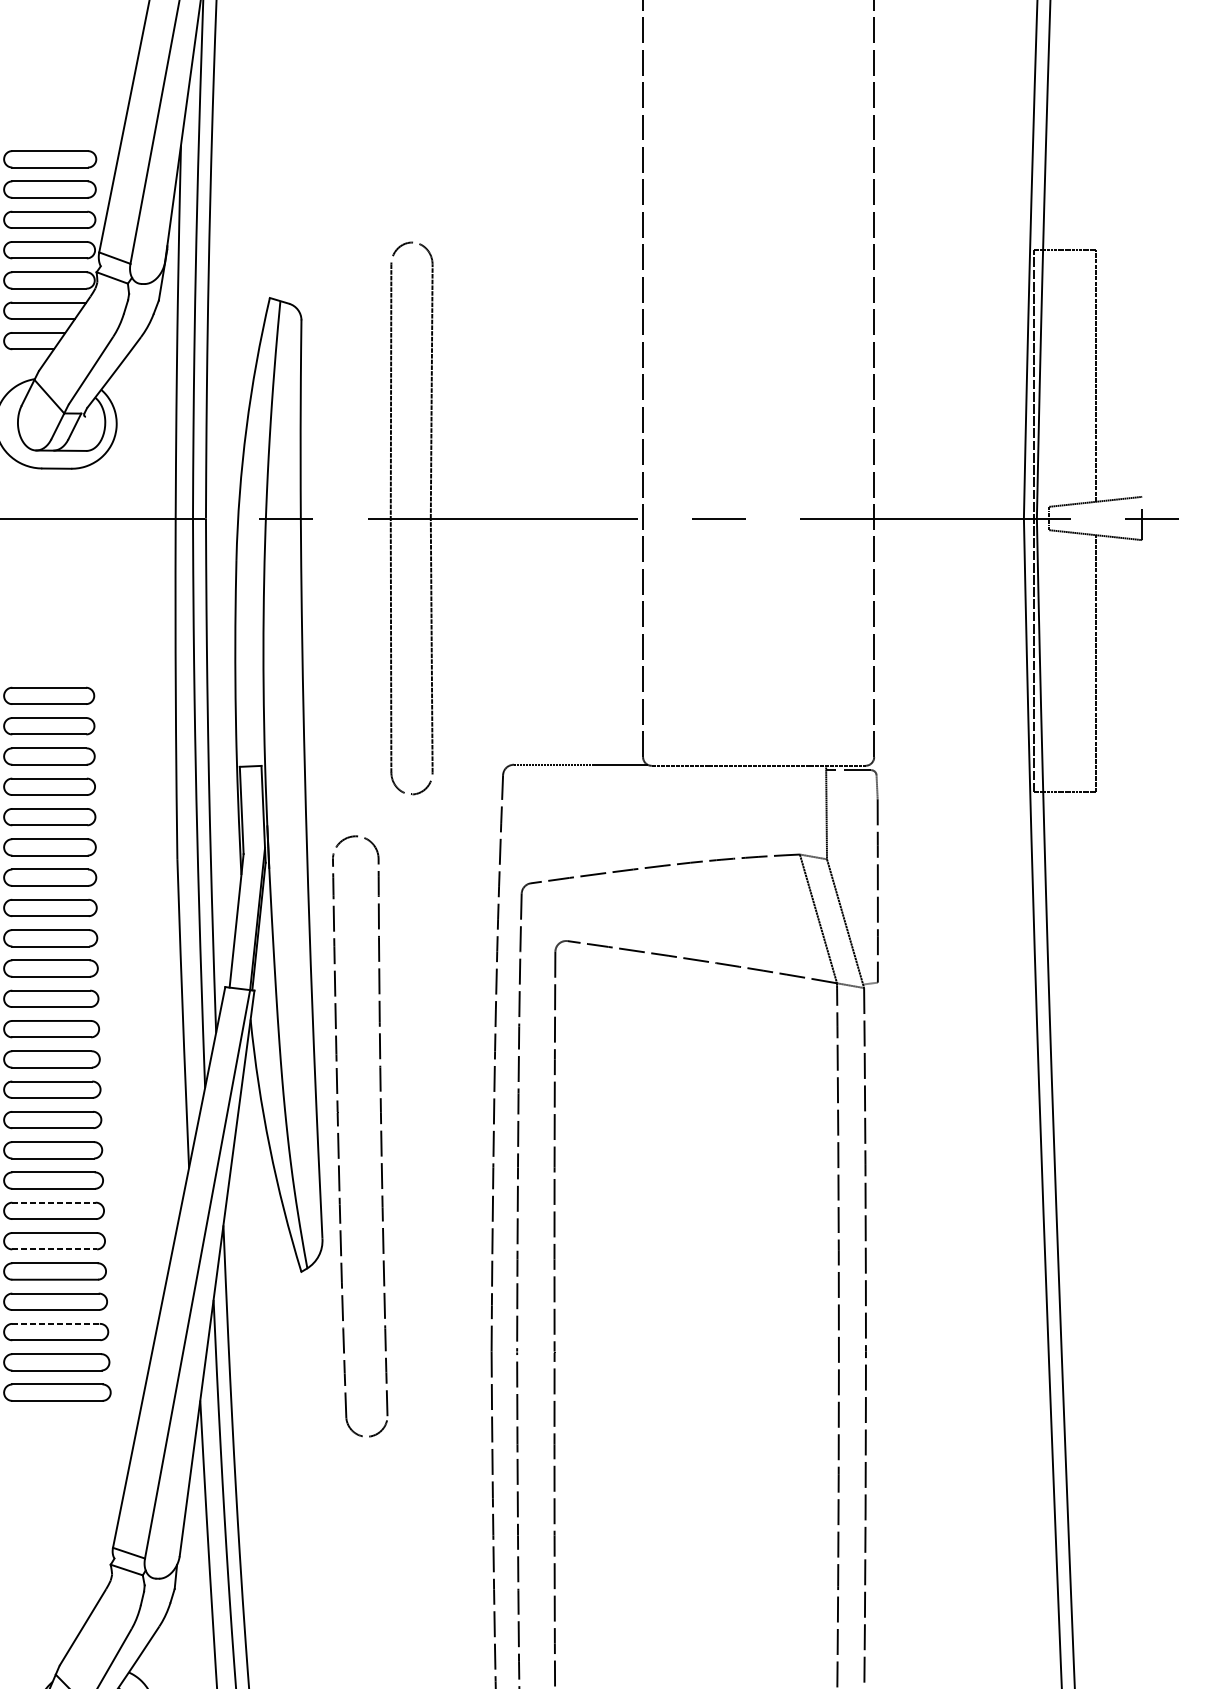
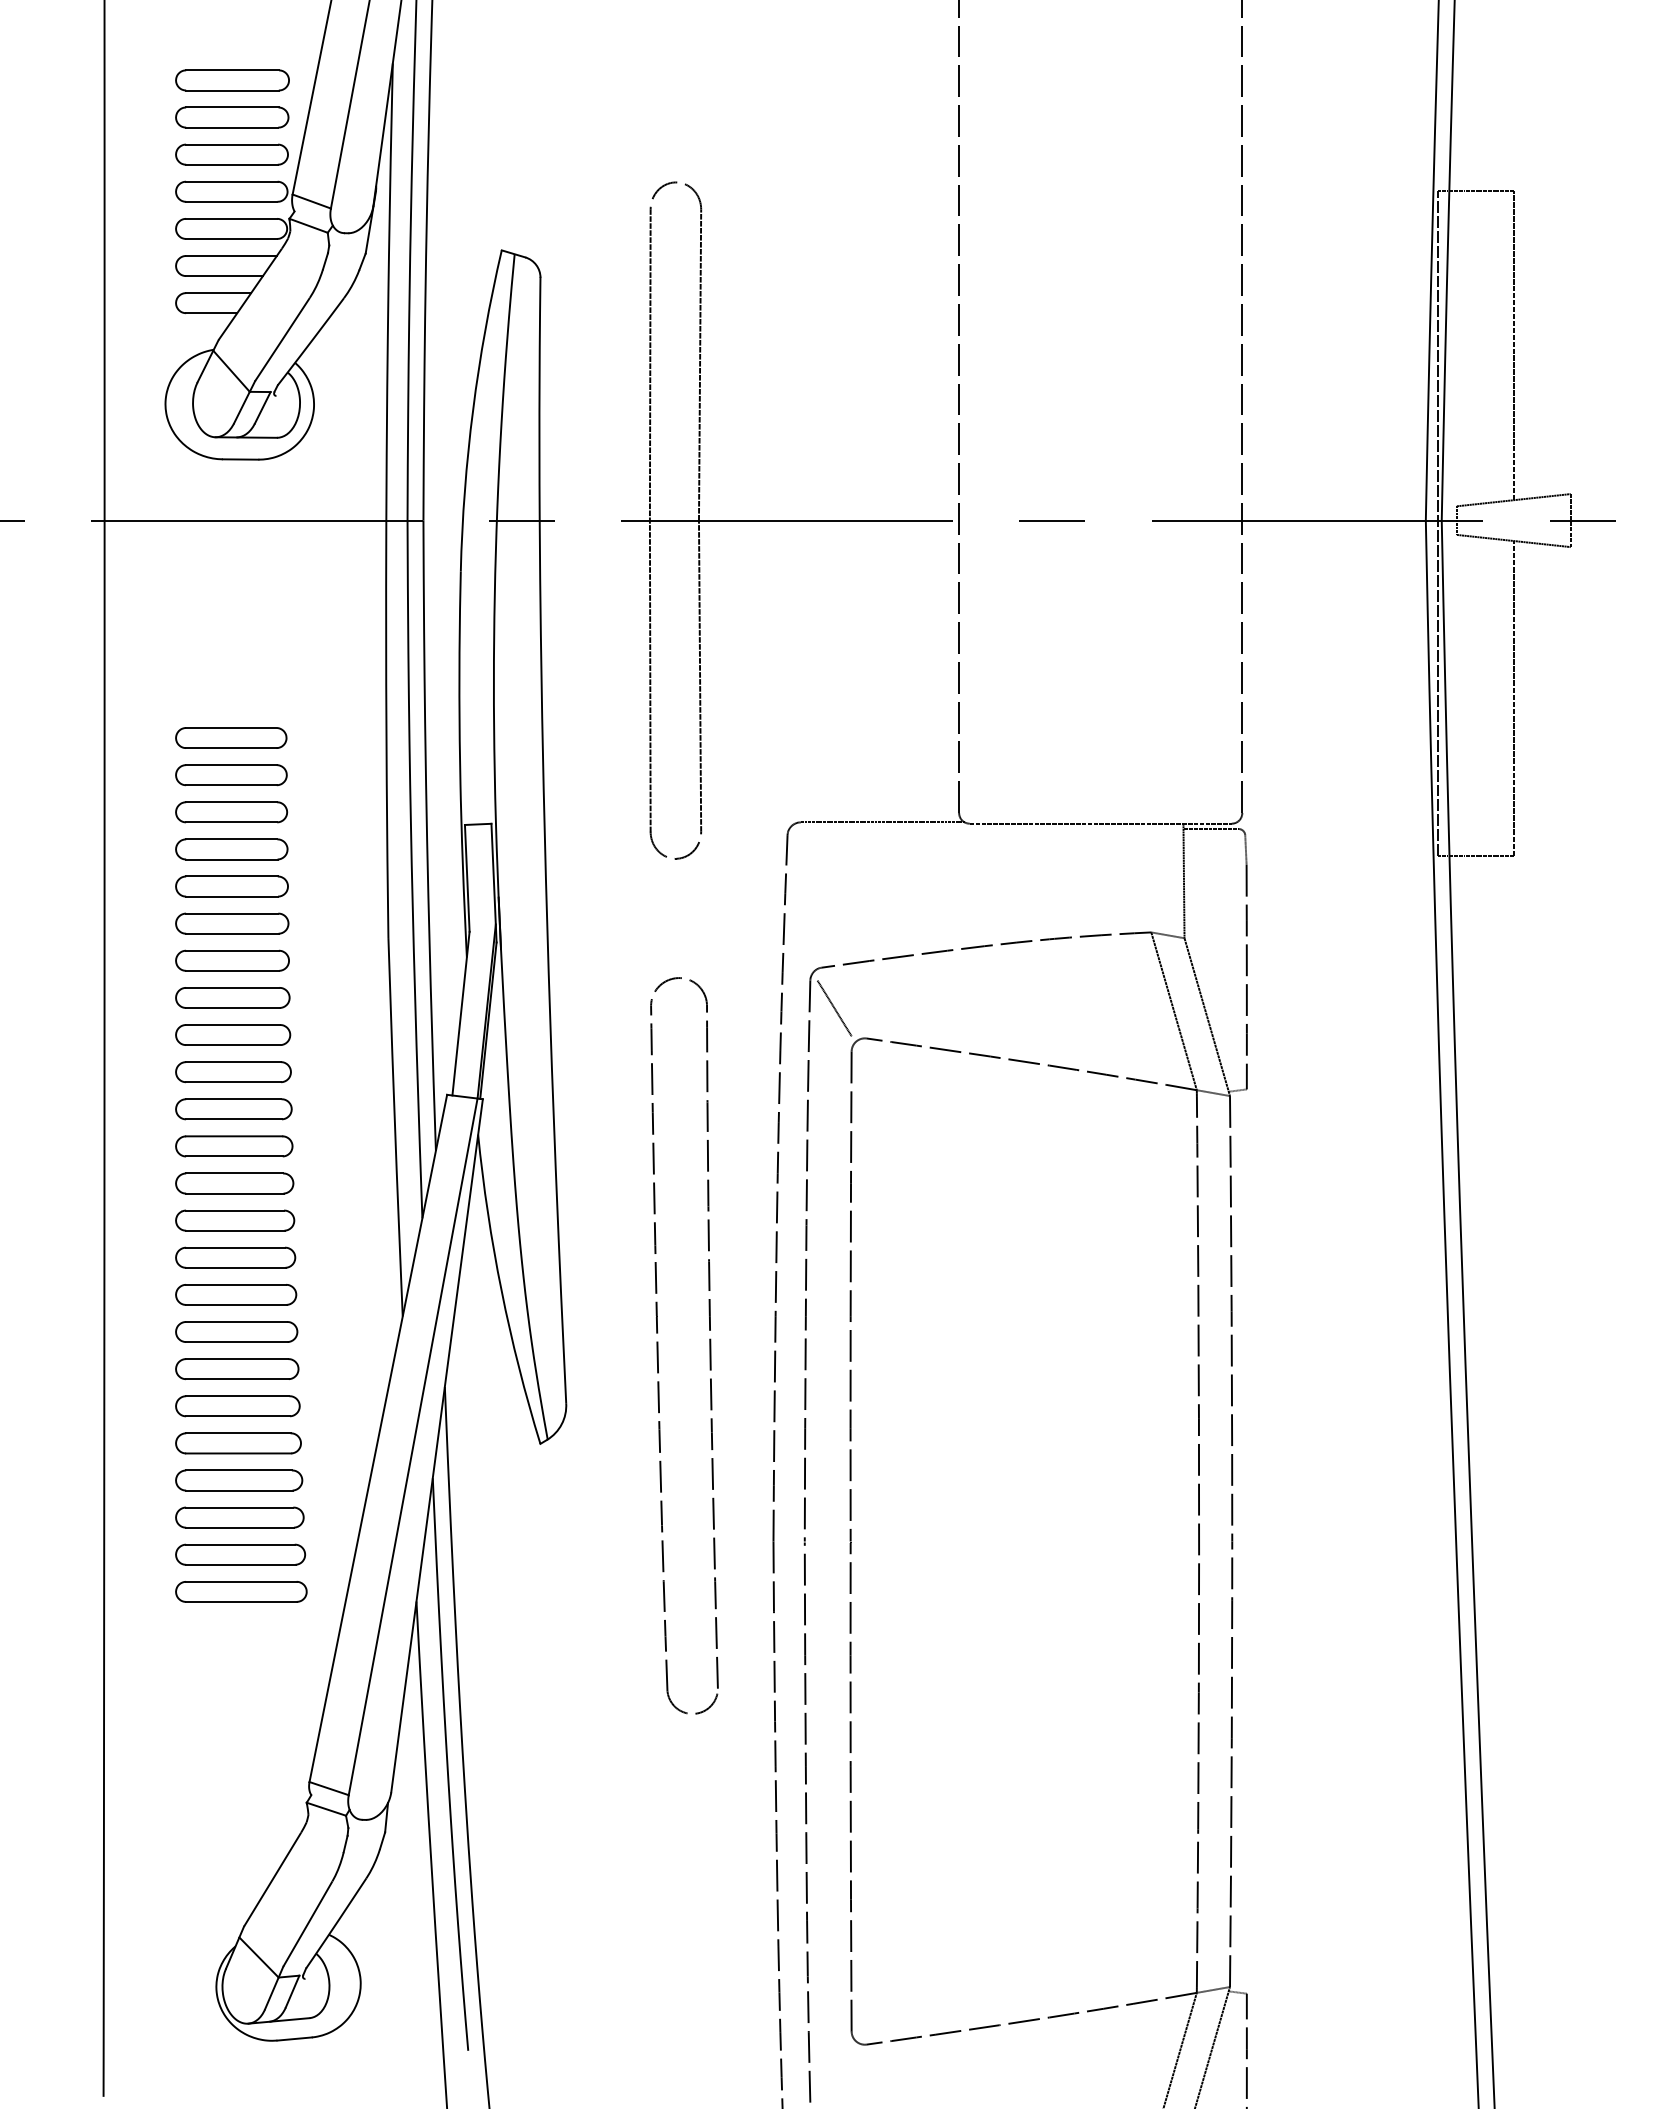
line: (541, 916) -> (834, 1008), added
part: (380, 1136) -> (709, 1345), moved
line: (54, 1203) -> (237, 1359), dashed -> solid
line: (55, 1249) -> (238, 1416), dashed -> solid
line: (55, 1323) -> (239, 1507), dashed -> solid

